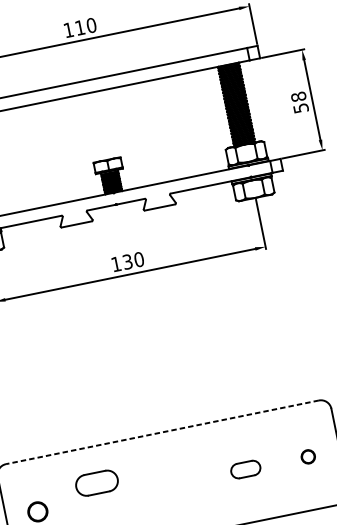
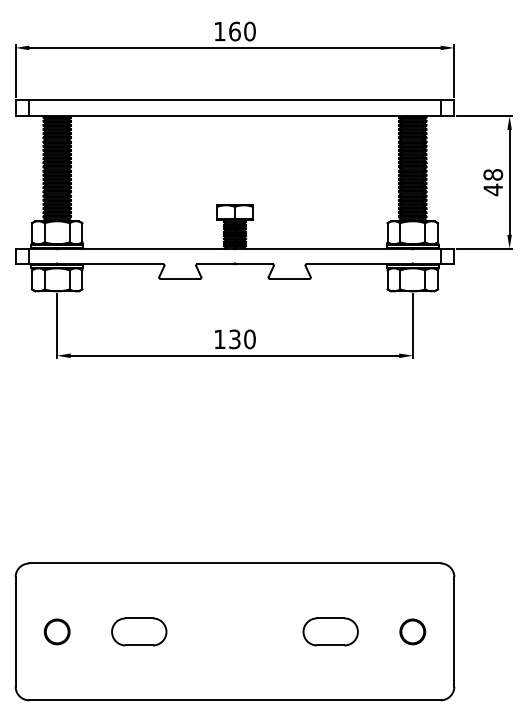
text: (79, 27) -> (234, 31), 110 -> 160
text: (301, 107) -> (493, 189), 58 -> 48
line: (162, 432) -> (235, 563), dashed -> solid
part: (307, 456) -> (412, 631), size x1.43
part: (245, 469) -> (330, 631), size x1.43
part: (97, 482) -> (139, 631), moved

